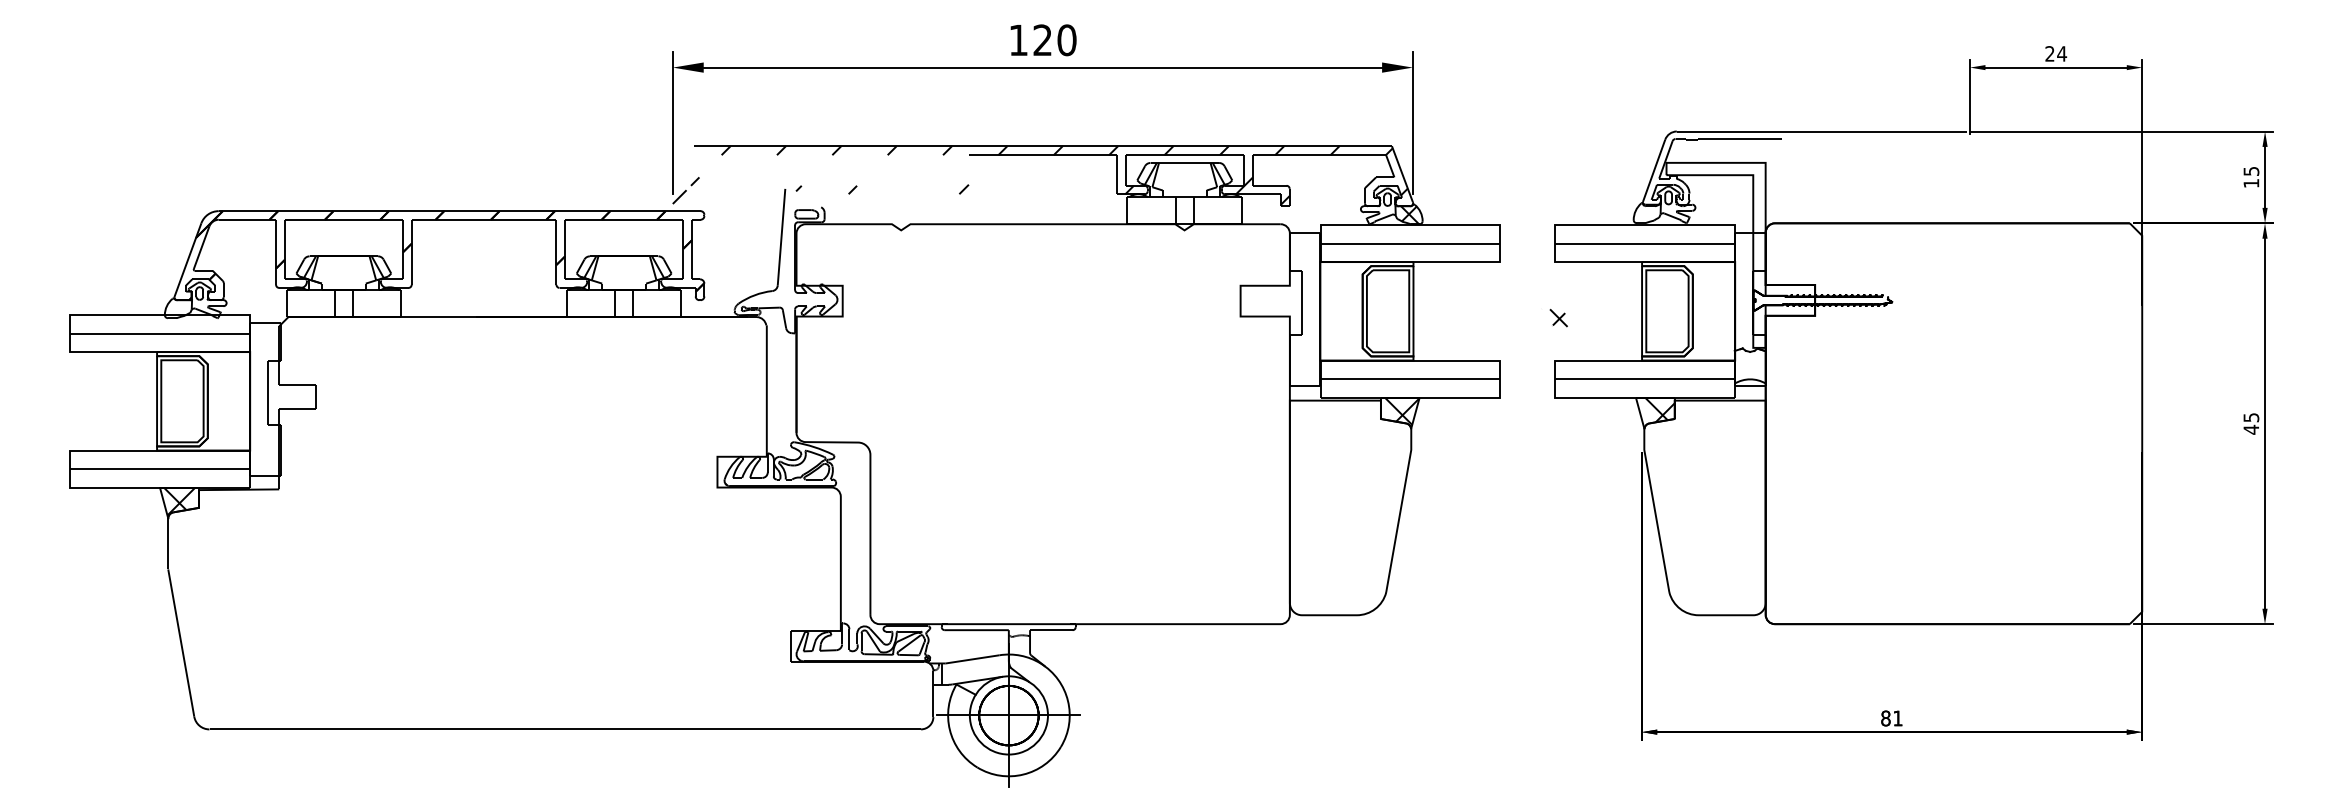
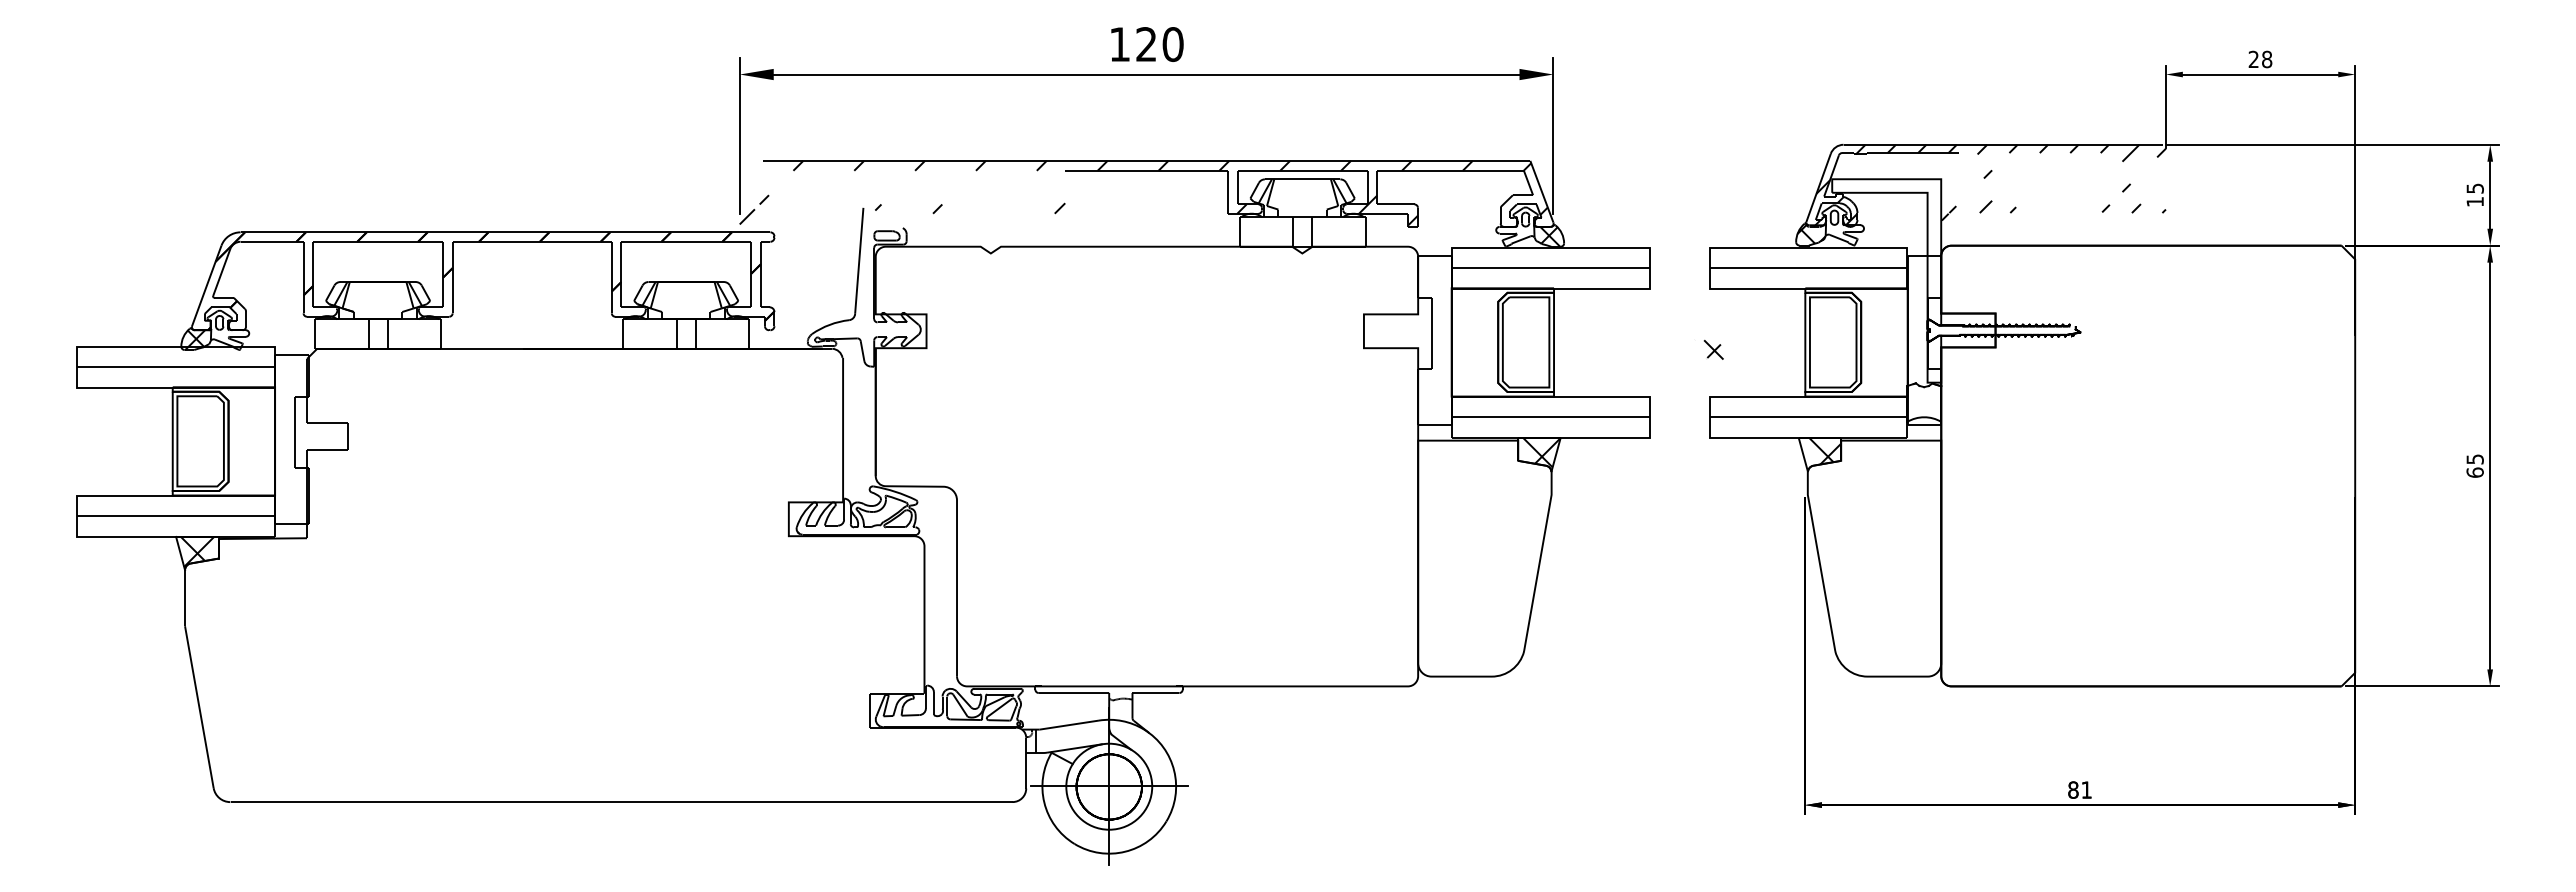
text: (2061, 53) -> (2266, 59), 24 -> 28
hatch: (1809, 168) -> (1989, 185), added
hatch: (1647, 212) -> (1811, 233), added
hatch: (177, 309) -> (195, 340), added
text: (2250, 429) -> (2474, 472), 45 -> 65

